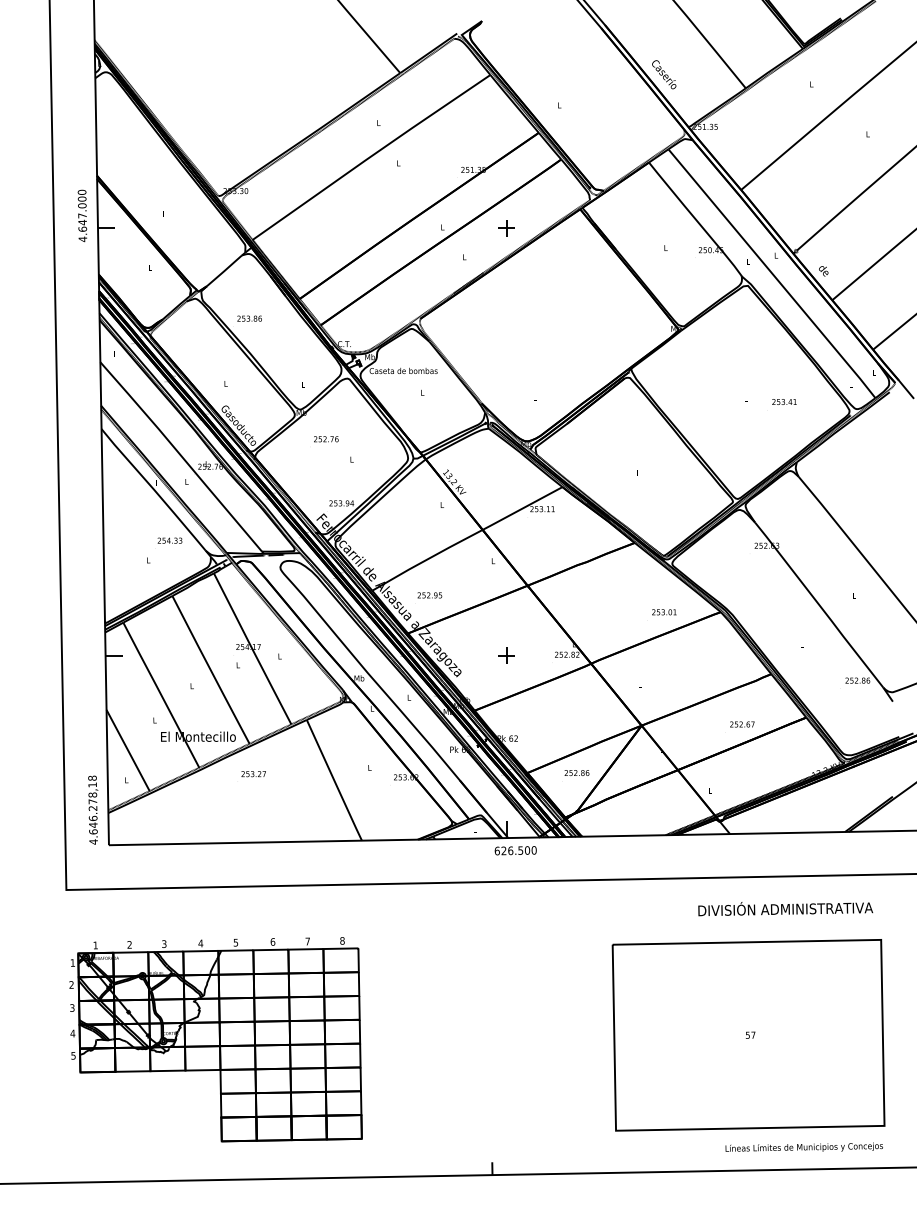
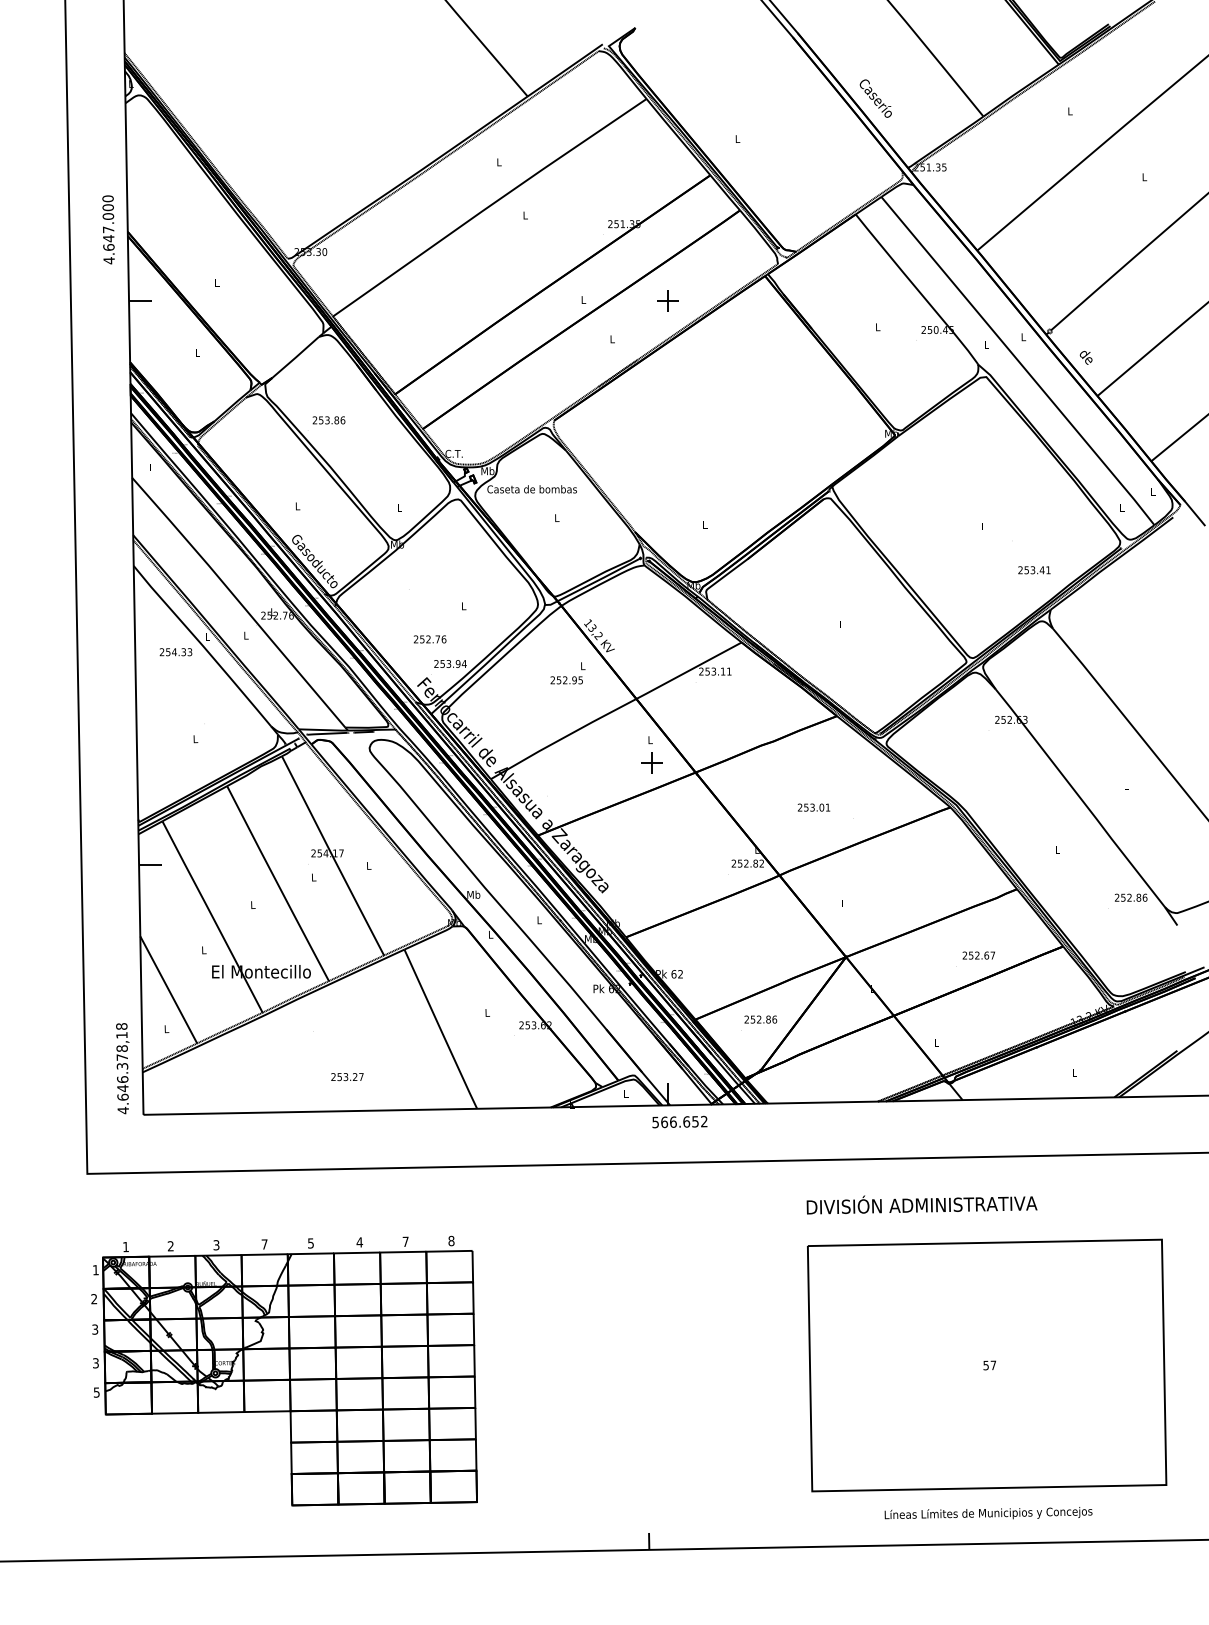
text: (82, 215) -> (108, 229), moved
text: (784, 402) -> (1034, 570), moved
text: (325, 439) -> (429, 639), moved
text: (169, 540) -> (175, 652), moved
text: (429, 595) -> (566, 680), moved
text: (663, 612) -> (813, 807), moved
part: (506, 655) -> (651, 762), moved
text: (253, 774) -> (347, 1077), moved
text: (93, 808) -> (122, 1066), 4.646.278,18 -> 4.646.378,18
text: (515, 851) -> (679, 1122), 626.500 -> 566.652
text: (785, 908) -> (921, 1204), moved
text: (272, 942) -> (359, 1242), 6 -> 4
text: (200, 943) -> (264, 1244), 4 -> 7
text: (72, 1033) -> (95, 1363), 4 -> 3
text: (804, 1147) -> (988, 1513), moved

